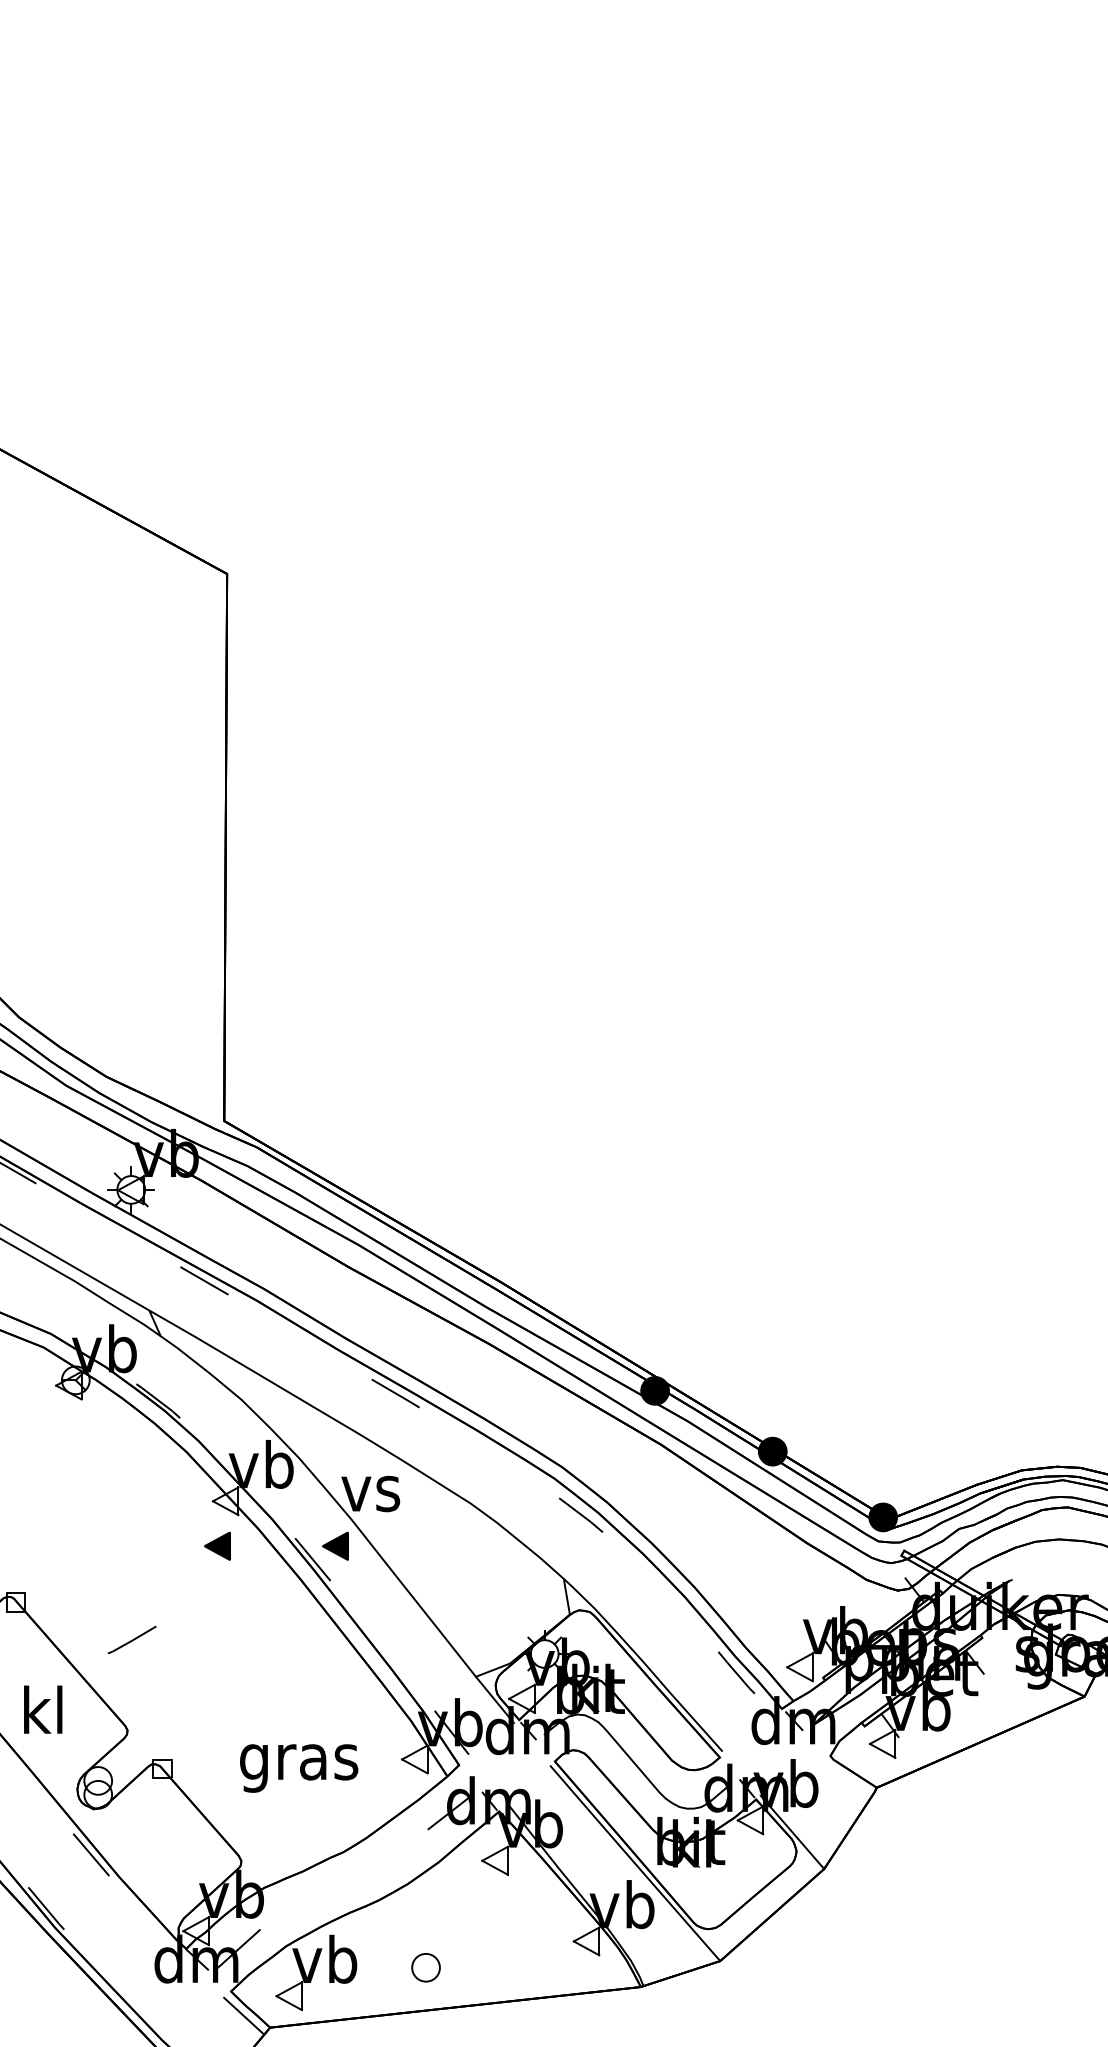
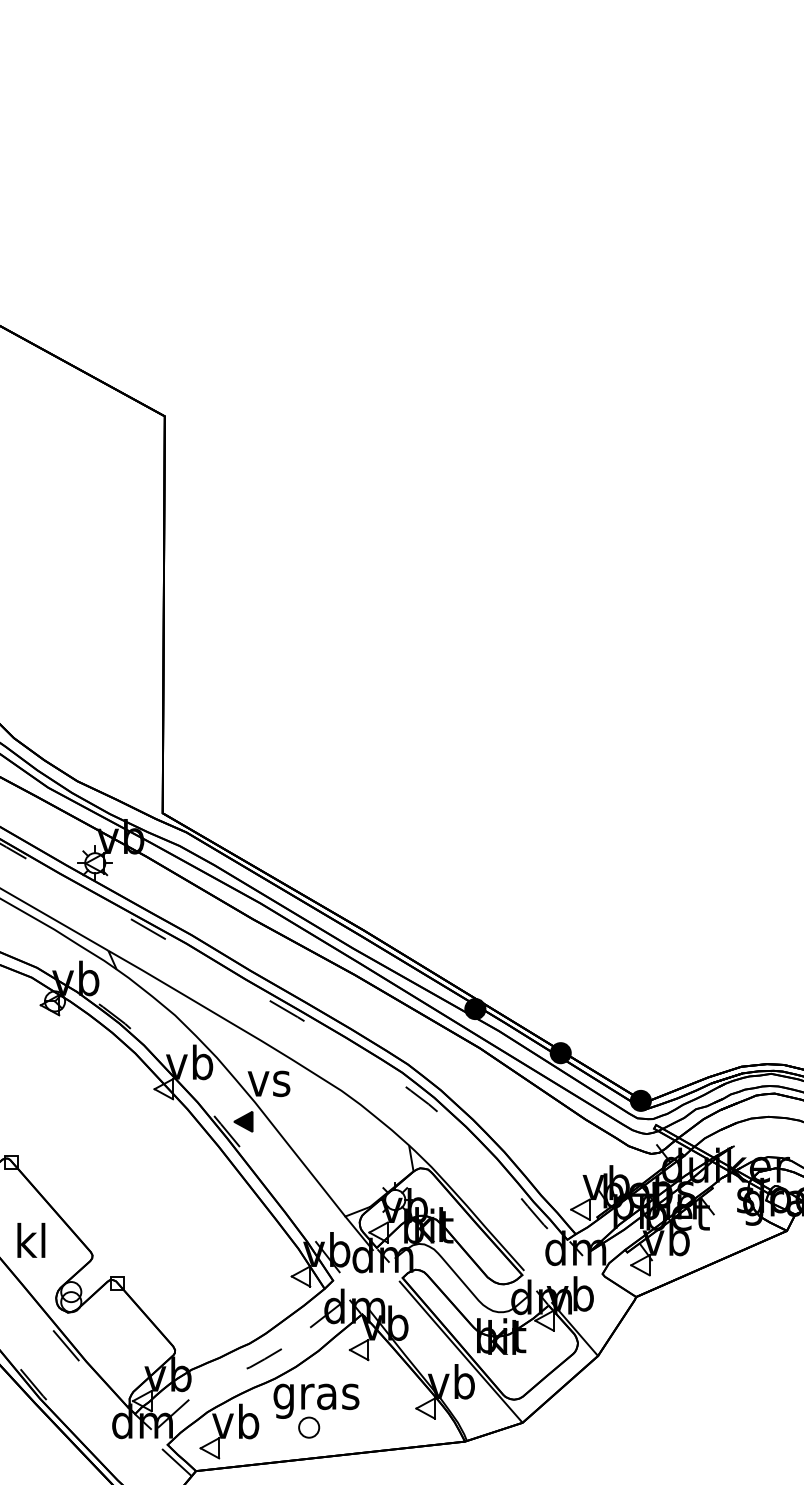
part: (217, 1545) -> (157, 1121), removed
line: (132, 1639) -> (264, 1358), moved
text: (299, 1768) -> (316, 1401), moved

